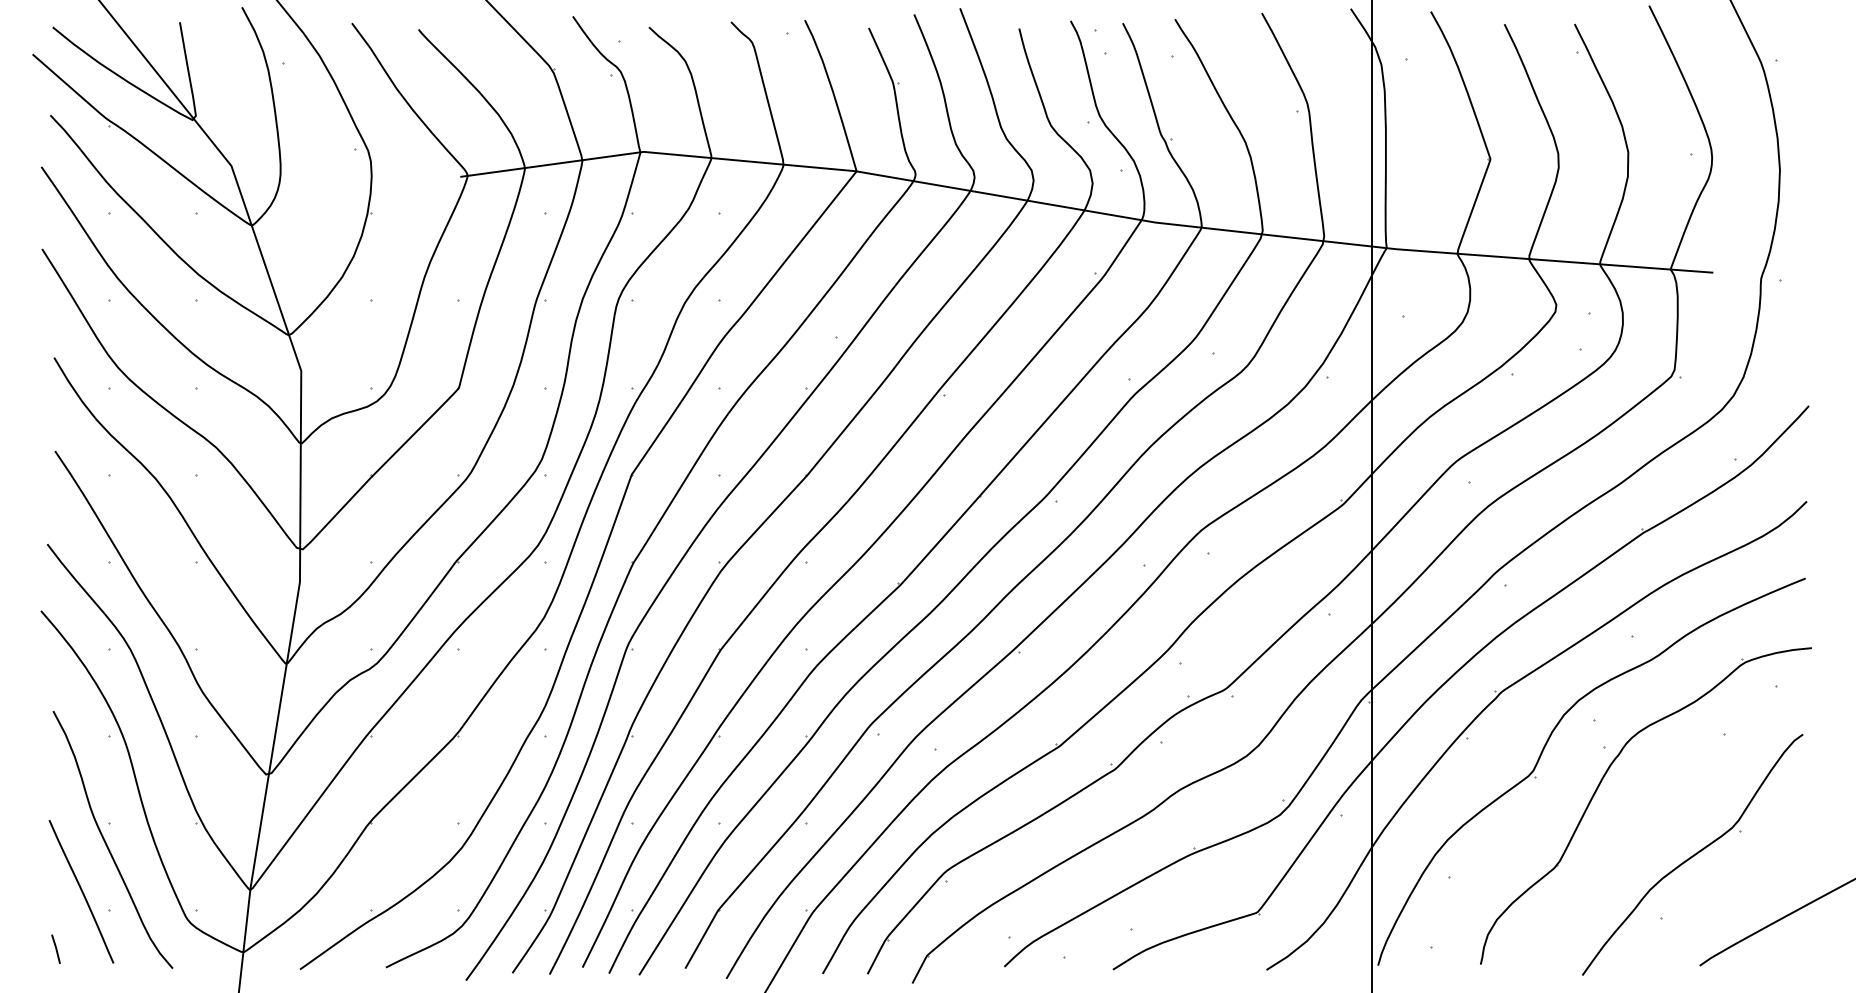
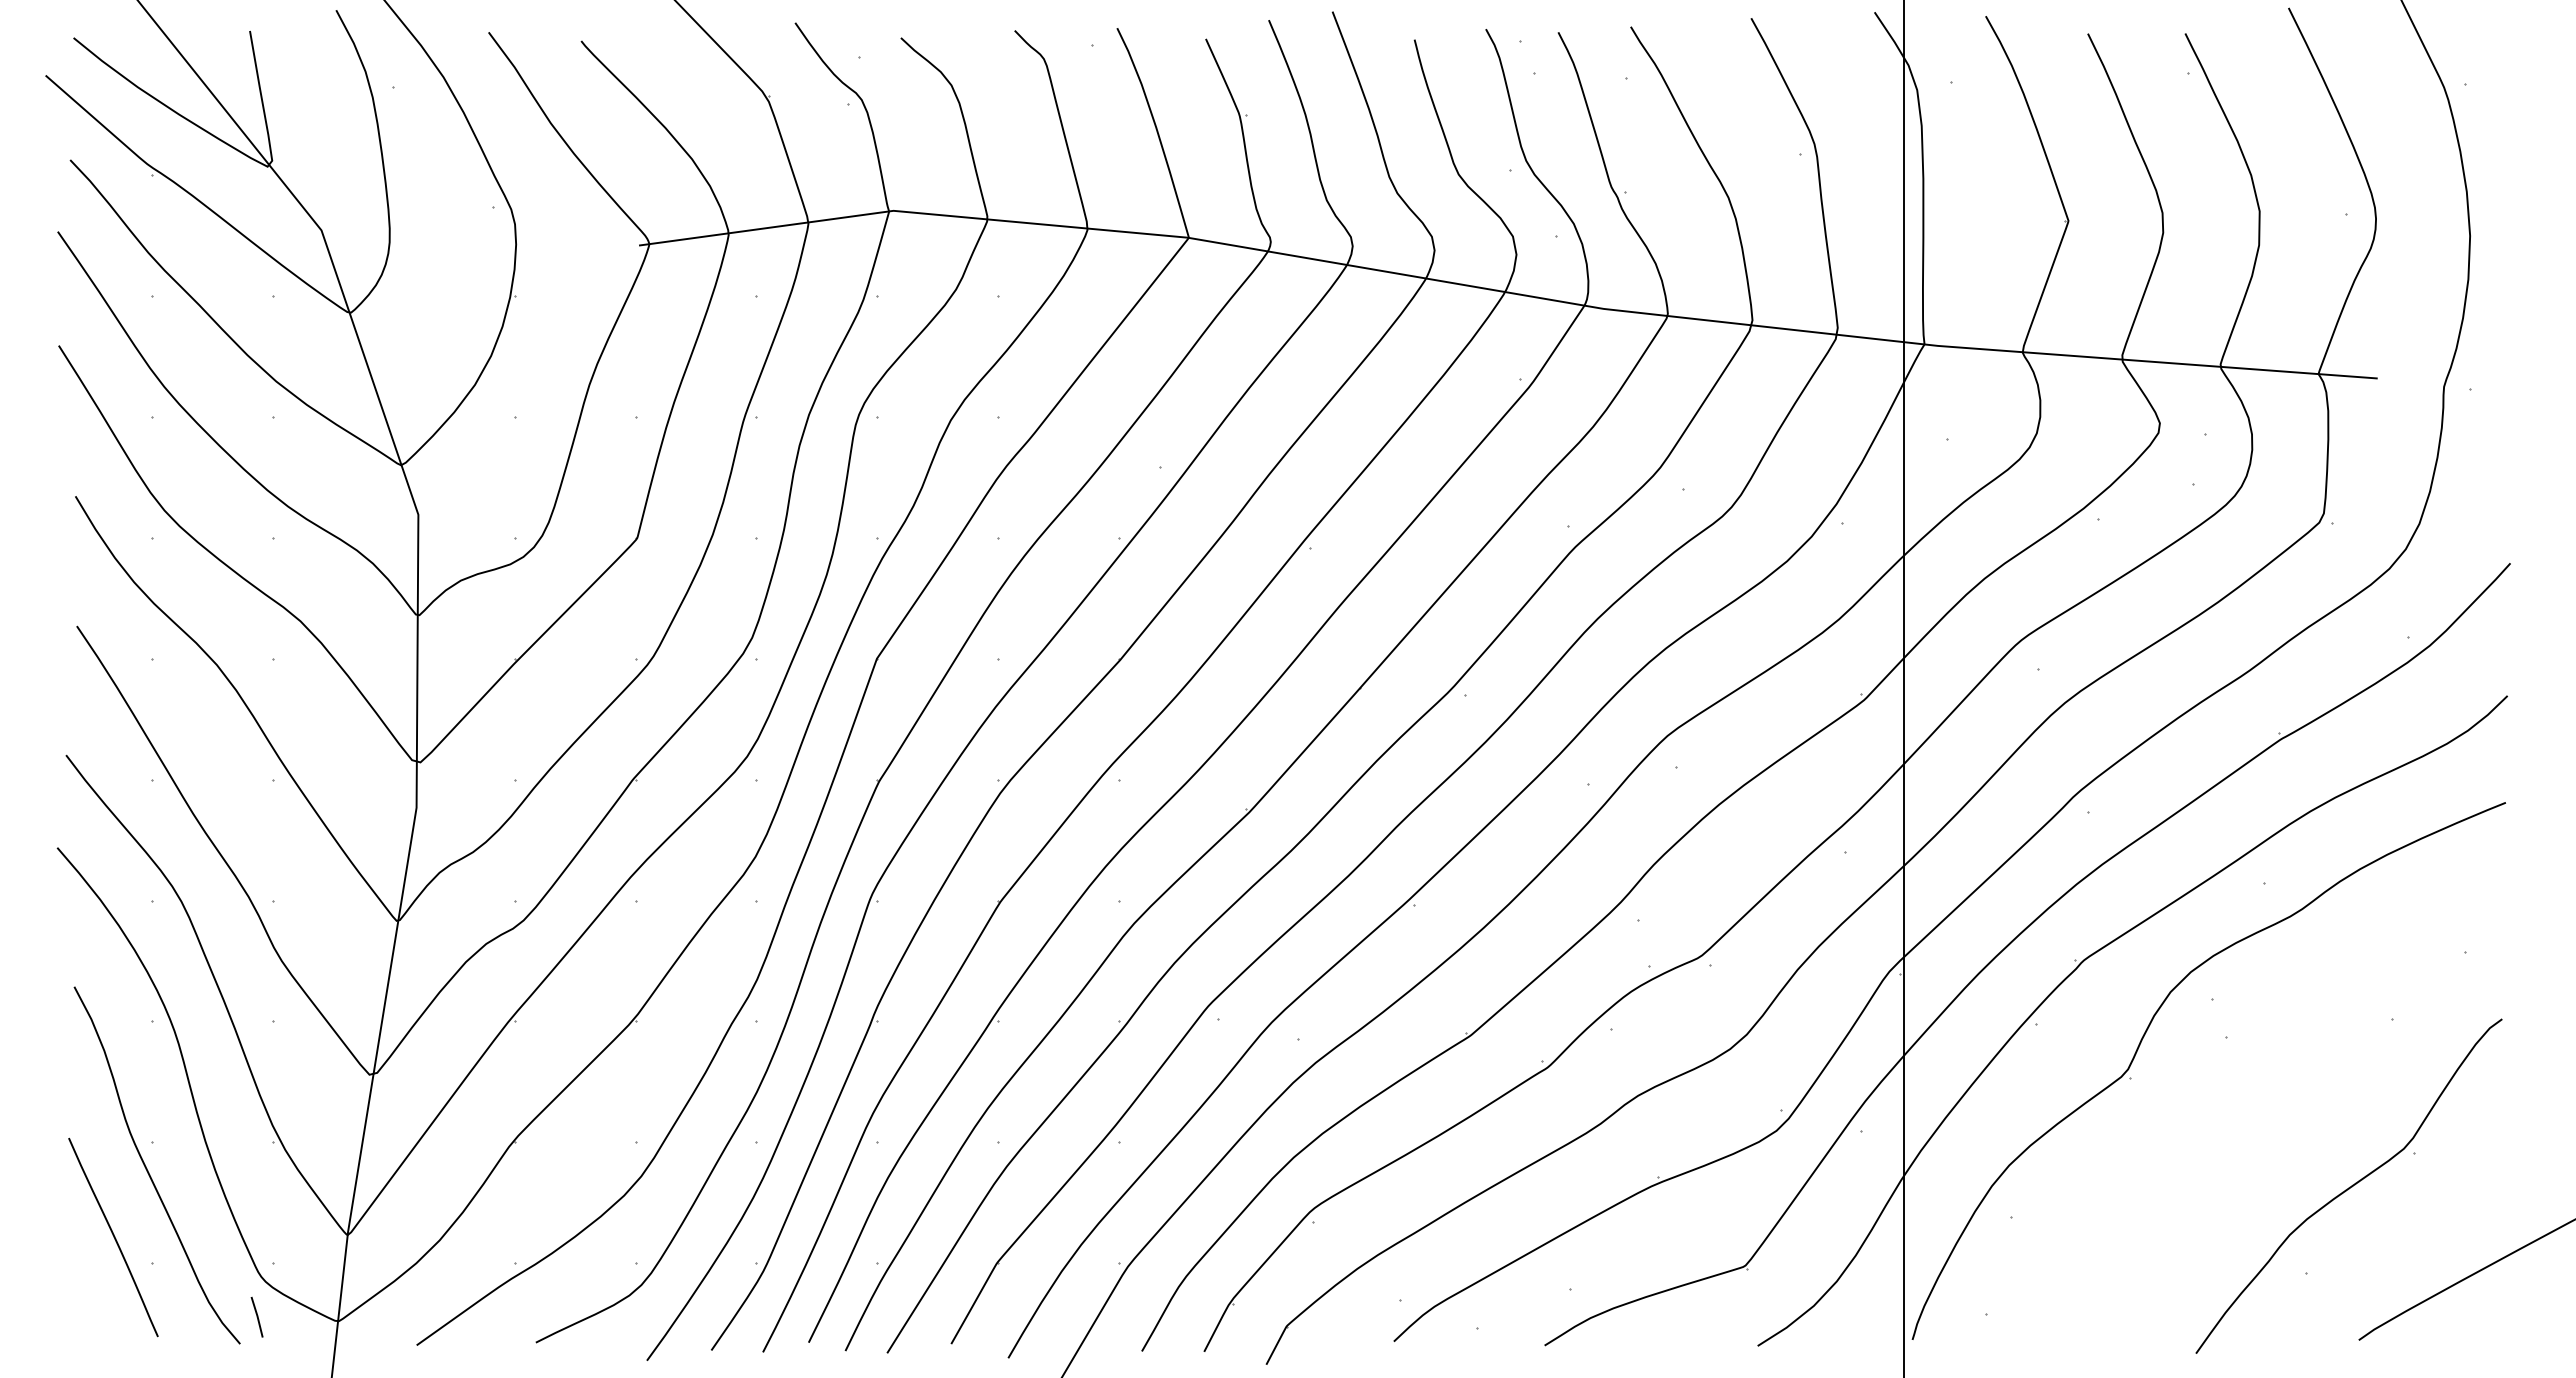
part: (1600, 783) -> (2221, 1087), removed
line: (55, 948) -> (256, 1316), moved

